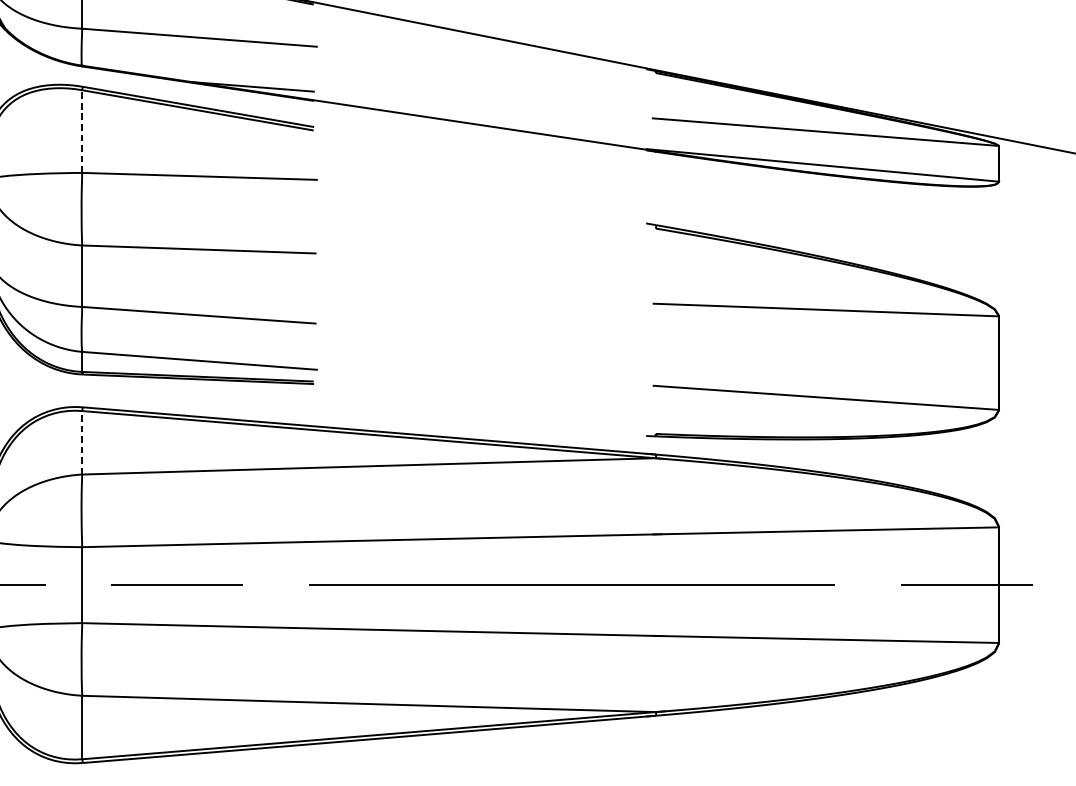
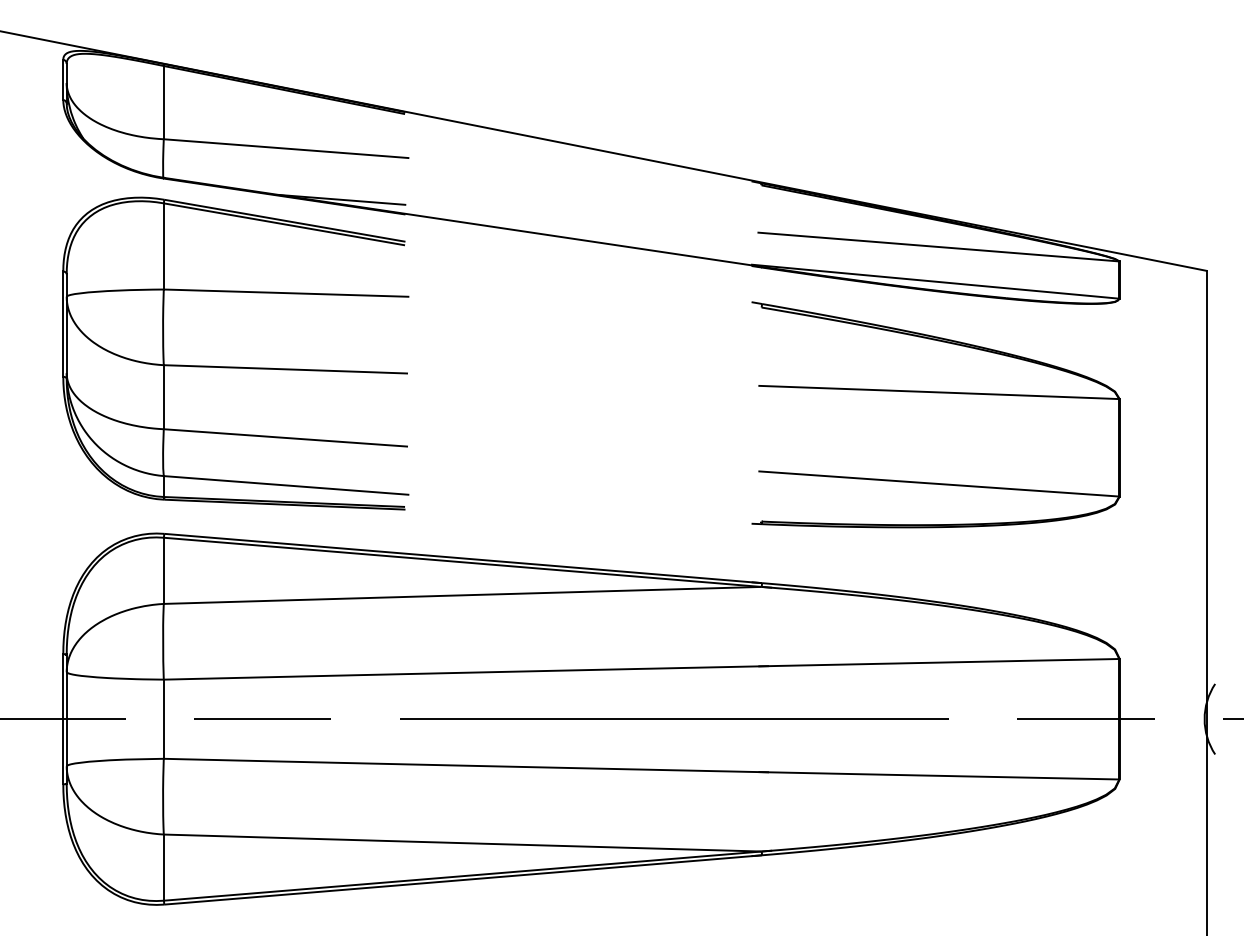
line: (81, 130) -> (163, 245), dashed -> solid
part: (822, 311) -> (935, 393), moved
line: (81, 442) -> (163, 570), dashed -> solid

